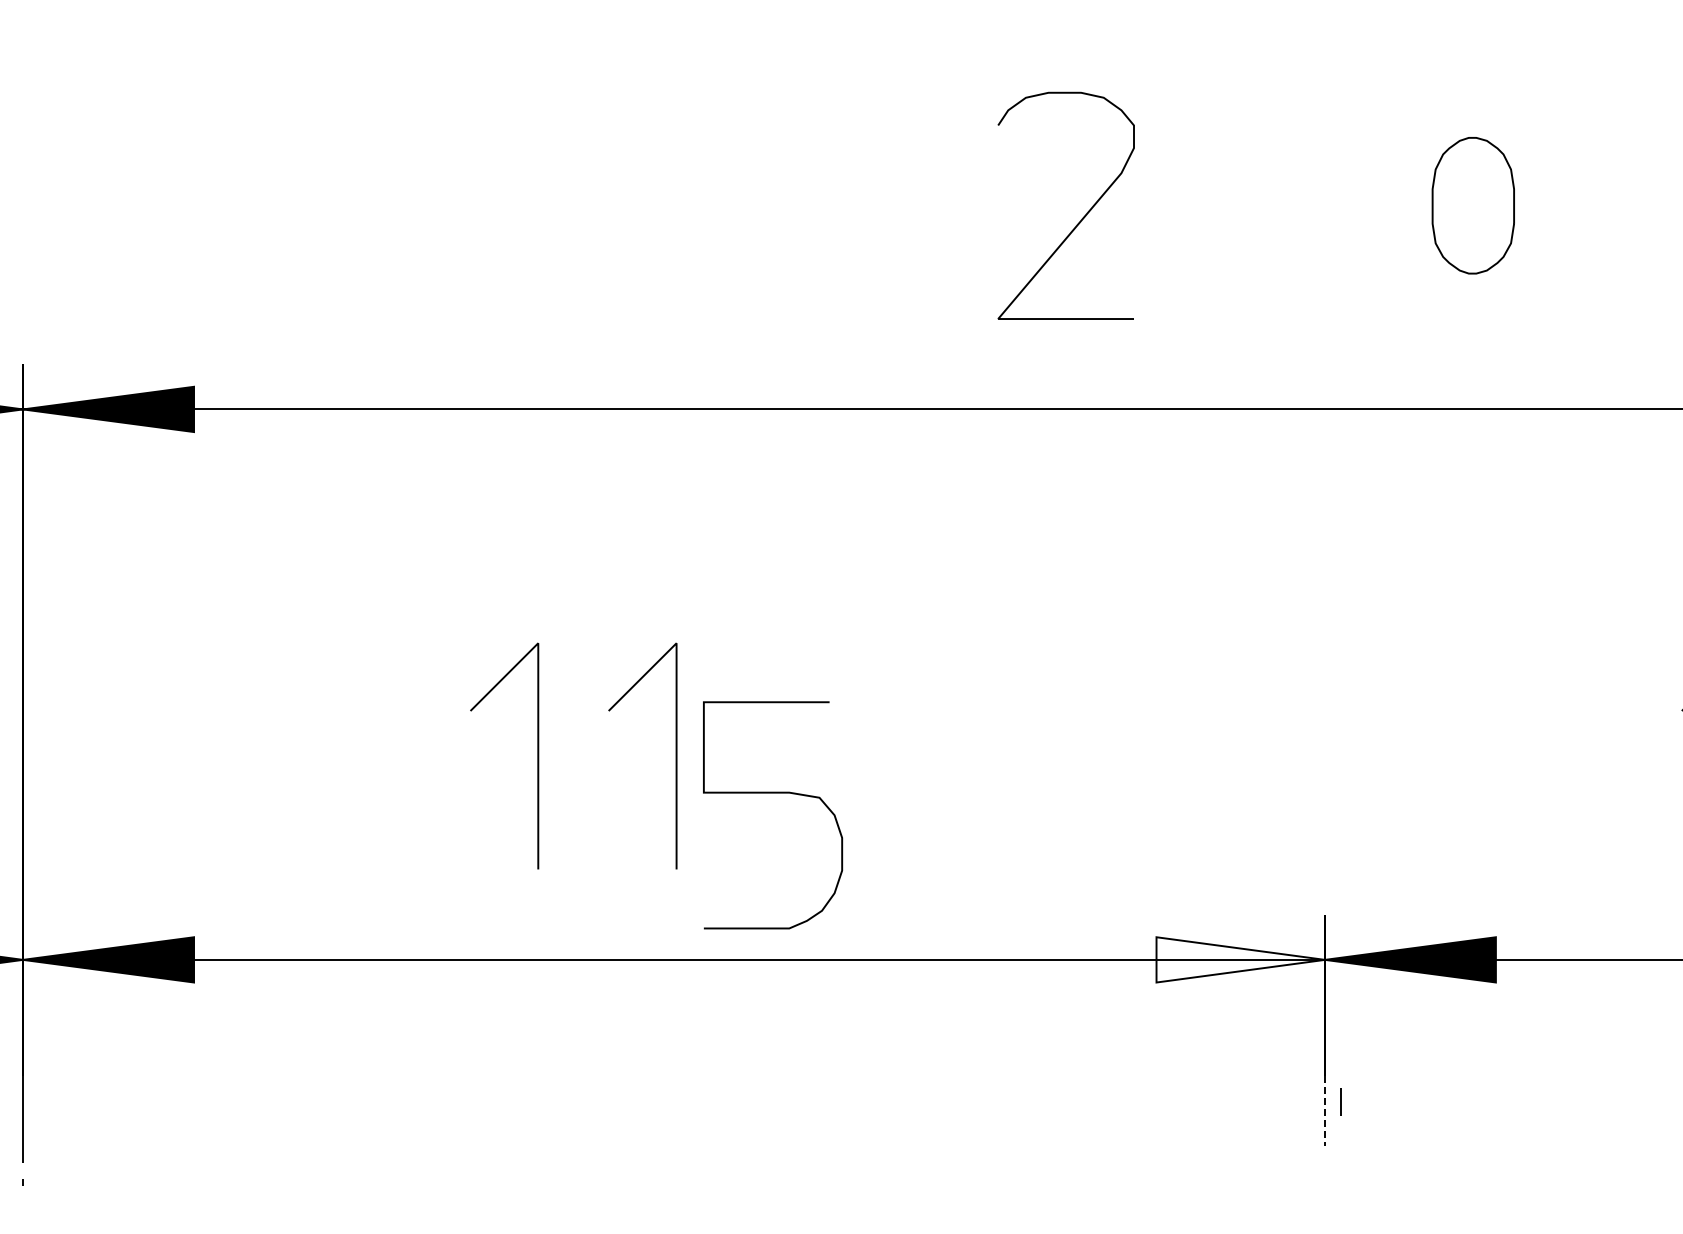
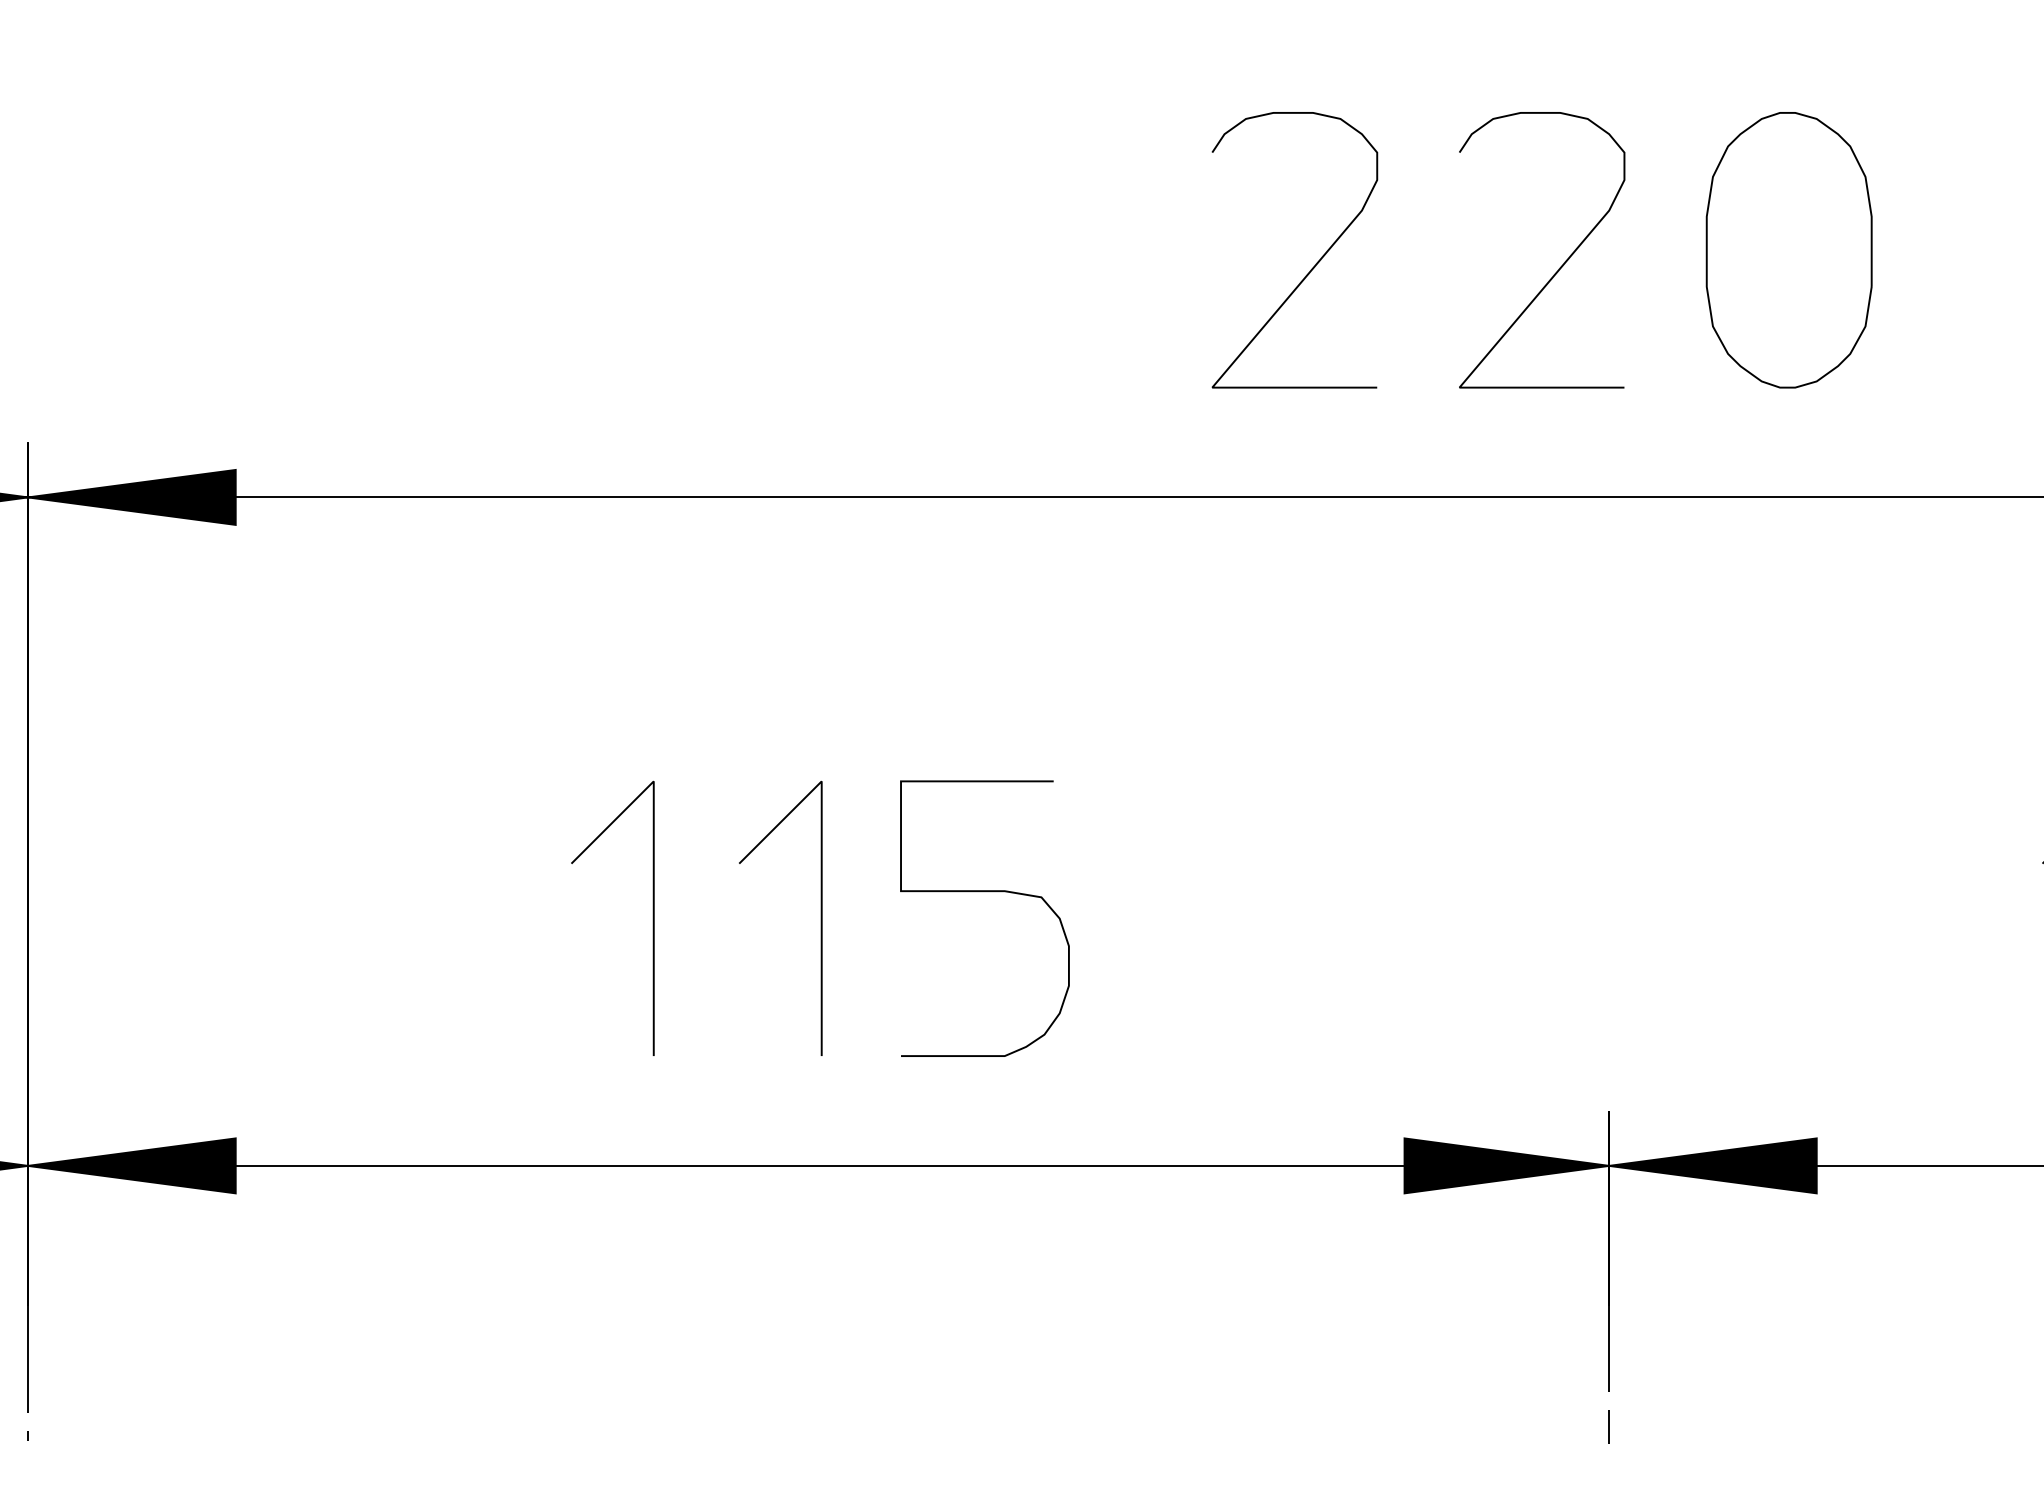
part: (1473, 205) -> (1789, 249), size x1.67
curve: (1284, 219) -> (1559, 266), added
curve: (773, 793) -> (985, 892), moved
fill: (1240, 959) -> (1506, 1165), added
line: (1340, 1101) -> (1608, 1426), moved
line: (1325, 1111) -> (1609, 1350), dashed -> solid

